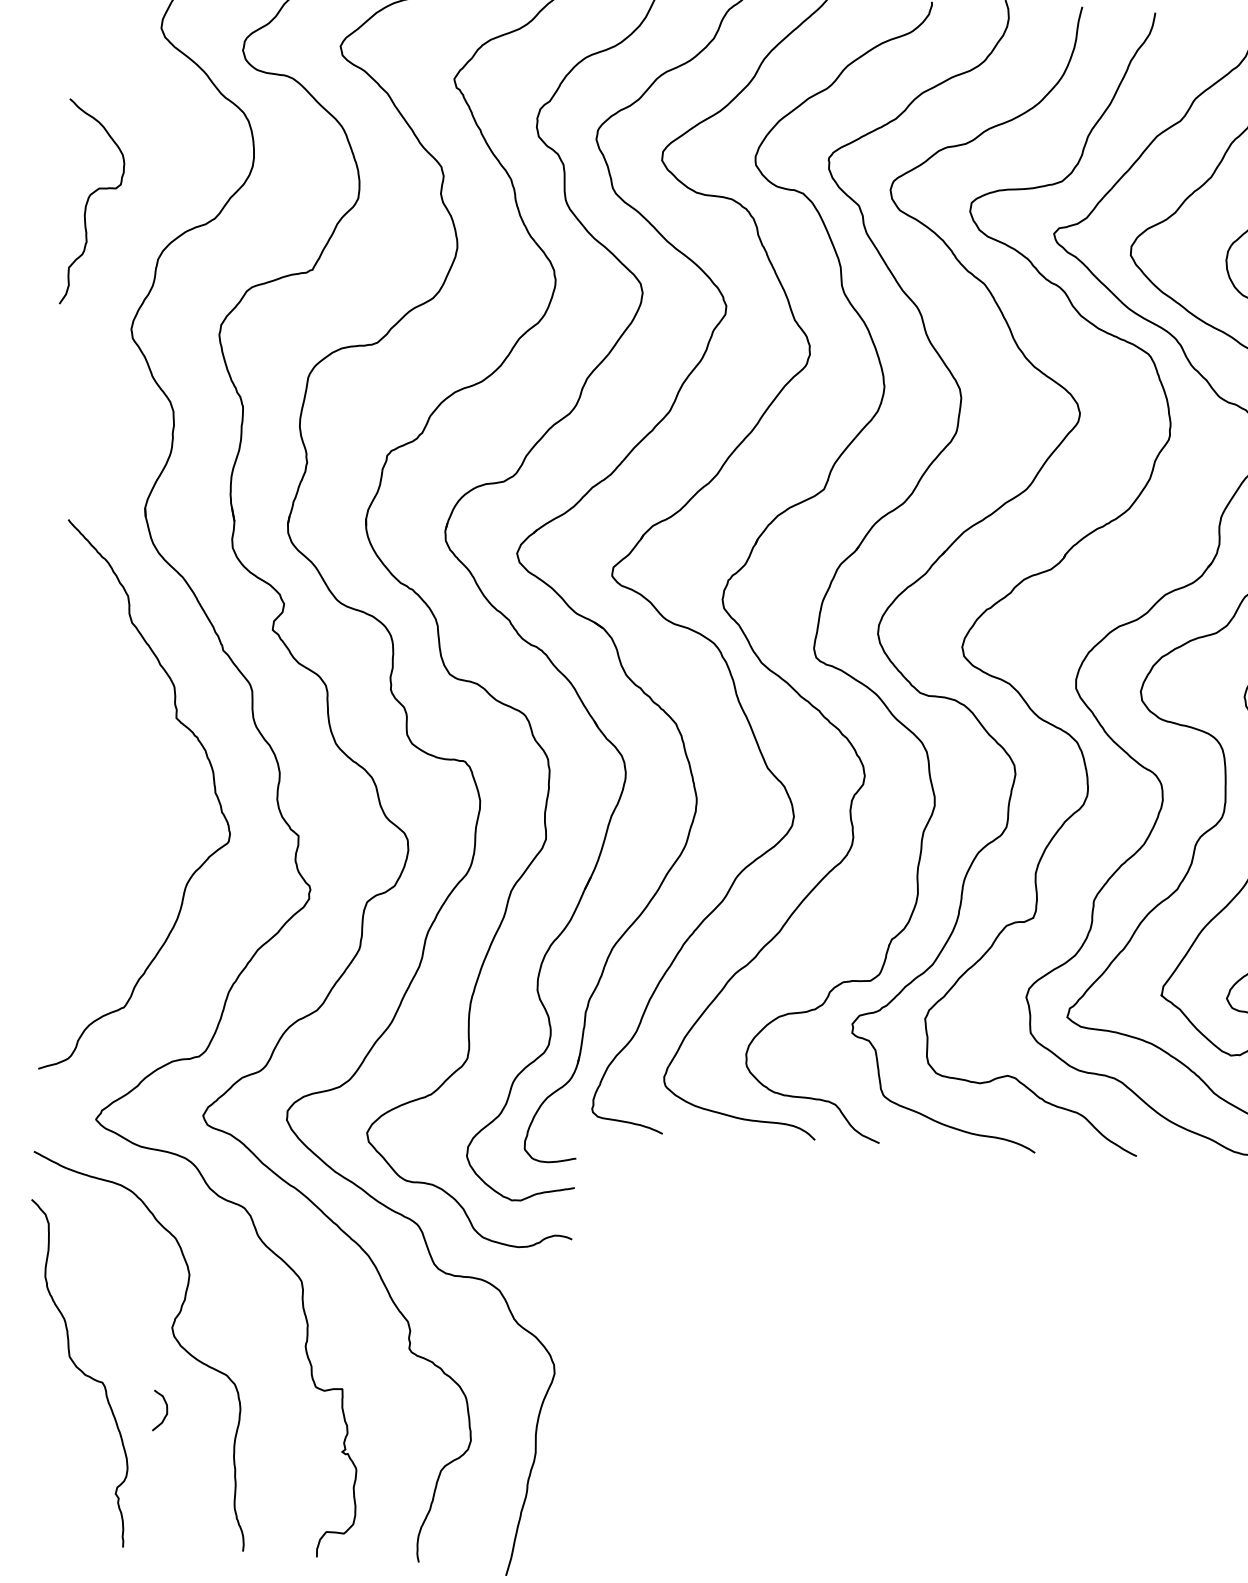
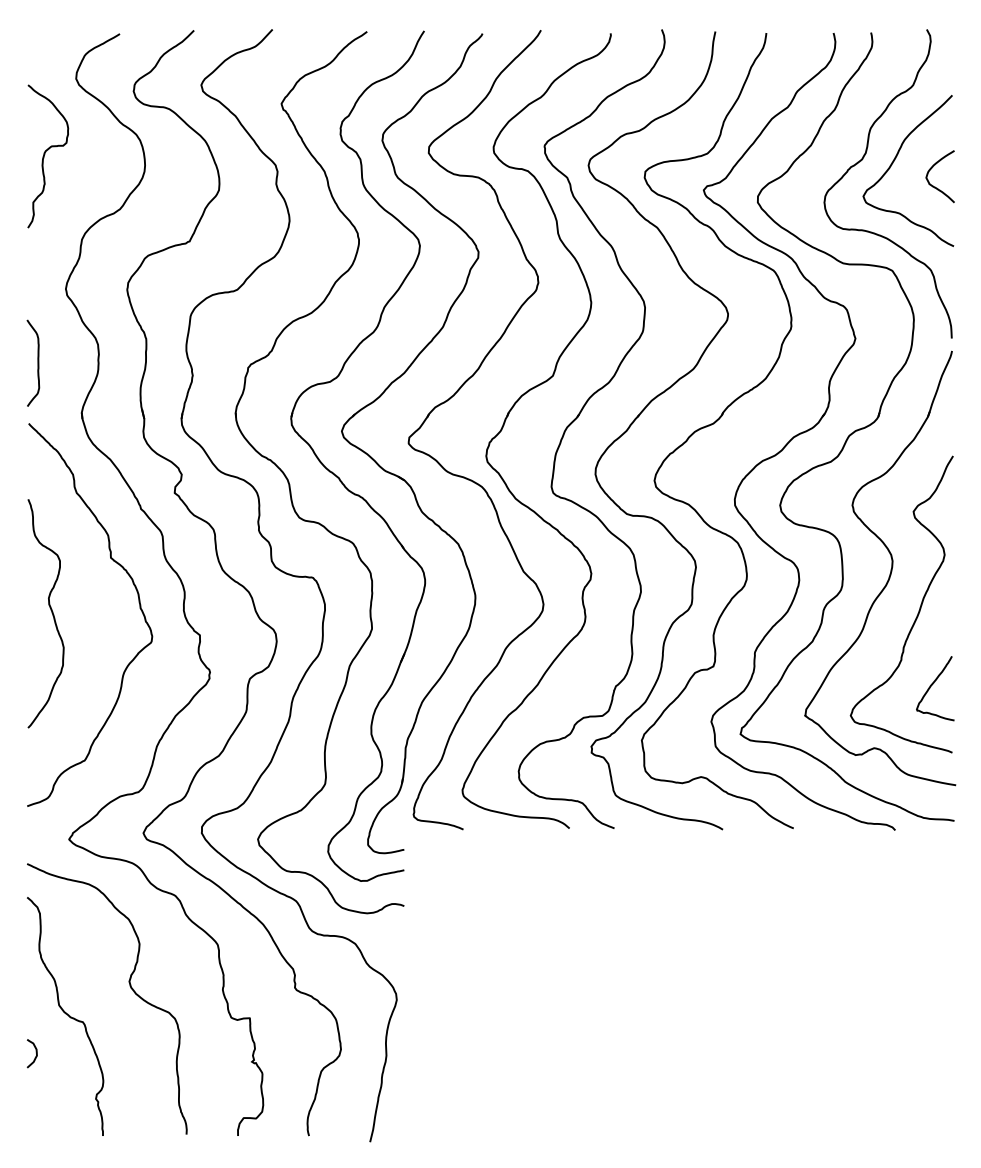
curve: (89, 199) -> (45, 154), moved
curve: (85, 432) -> (37, 362), added
curve: (85, 789) -> (50, 610), added
curve: (165, 1409) -> (35, 1052), moved

